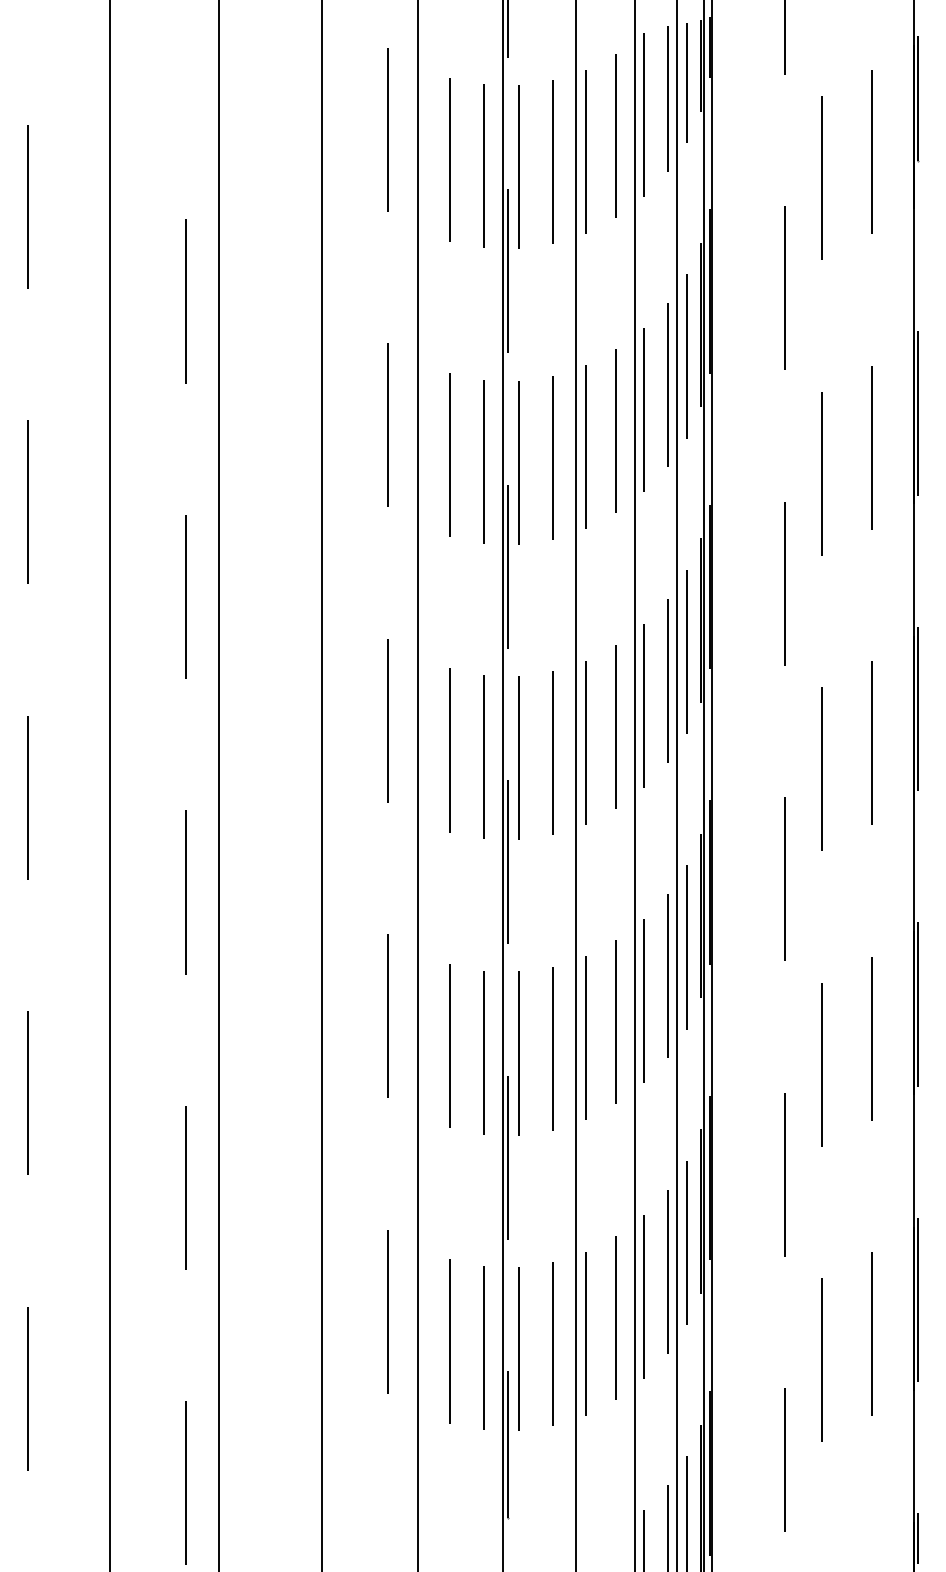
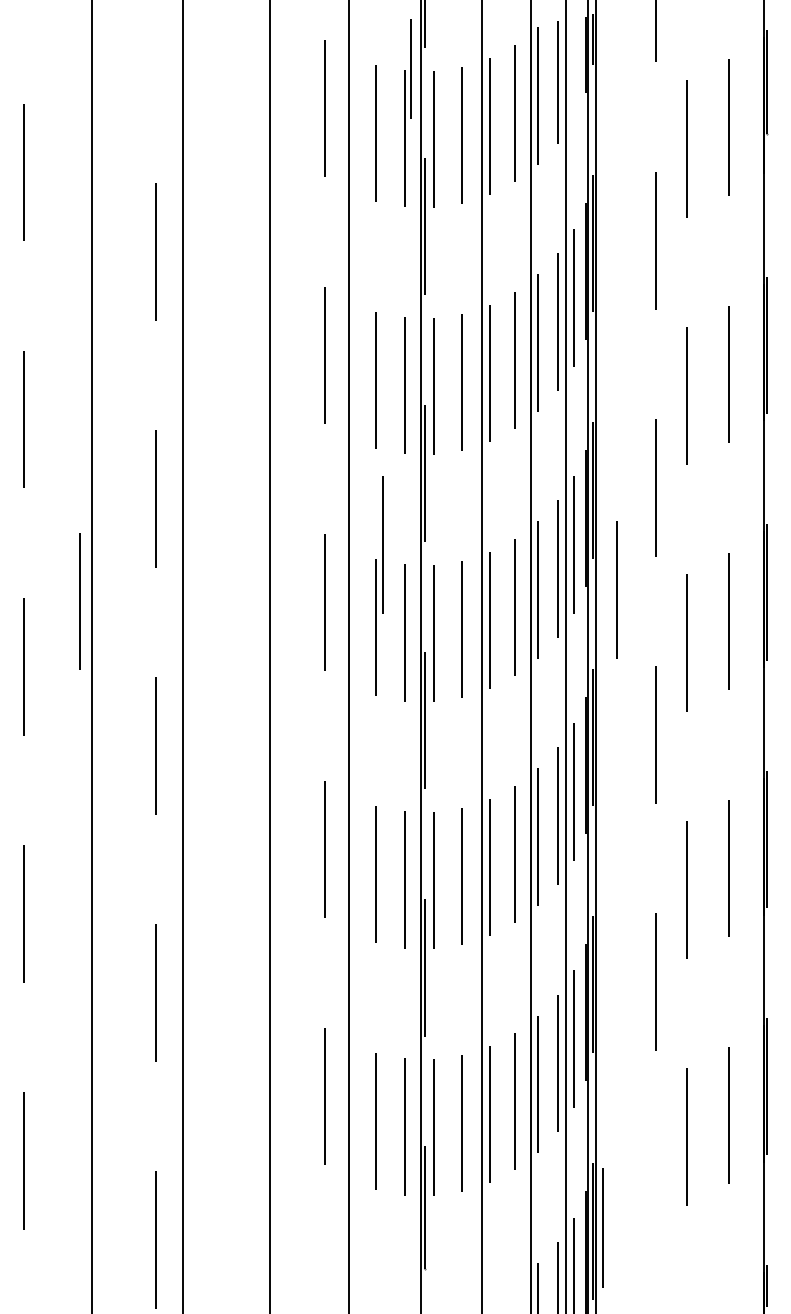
line: (686, 82) -> (410, 68), moved
line: (457, 651) -> (382, 544), added
line: (737, 705) -> (616, 589), added
line: (95, 719) -> (79, 601), added
line: (784, 1459) -> (602, 1227), moved

